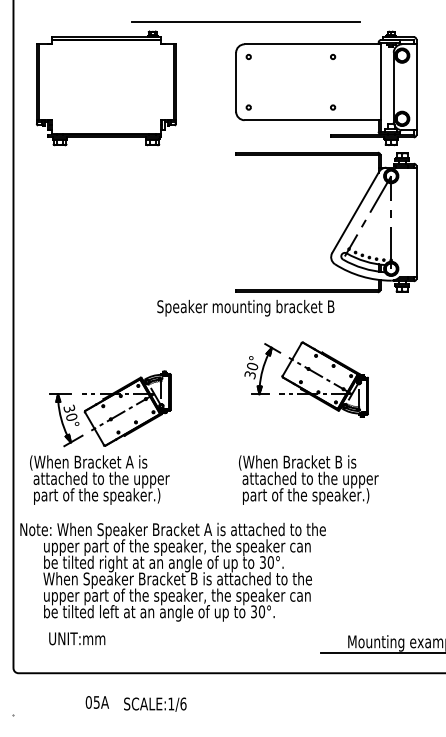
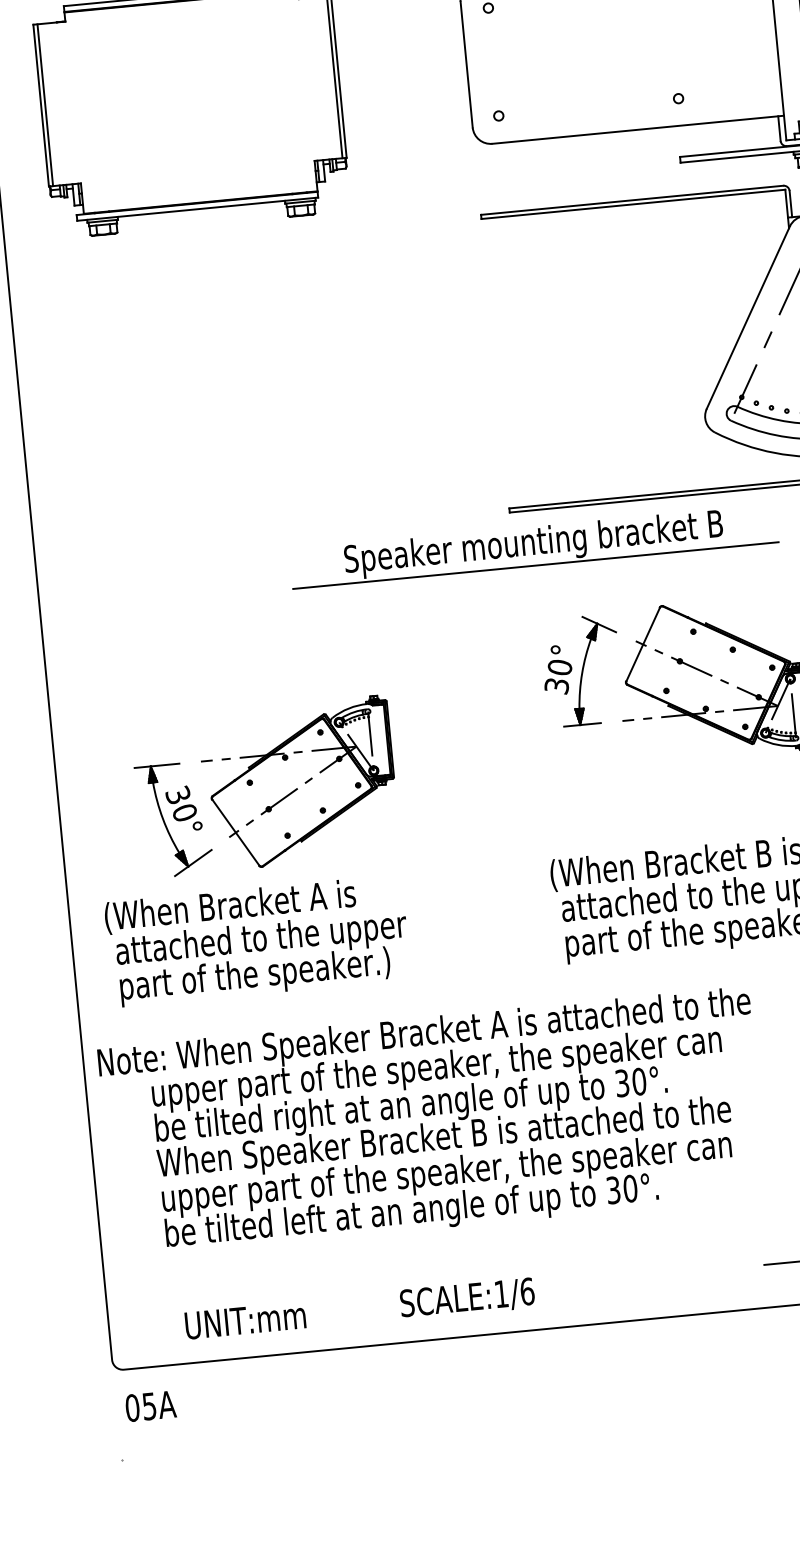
line: (245, 318) -> (535, 566), added
text: (77, 638) -> (246, 1319), moved
text: (96, 702) -> (148, 1406), moved
text: (155, 704) -> (467, 1298), moved

